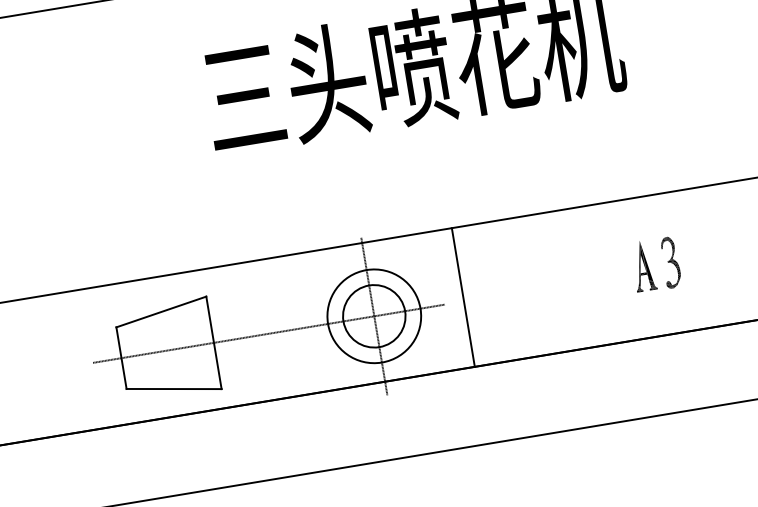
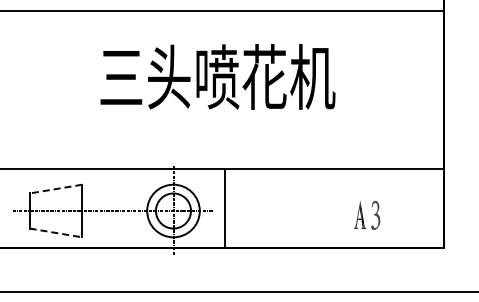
part: (656, 265) -> (367, 215), moved
line: (160, 312) -> (55, 189), solid -> dashed
line: (173, 388) -> (55, 232), solid -> dashed

